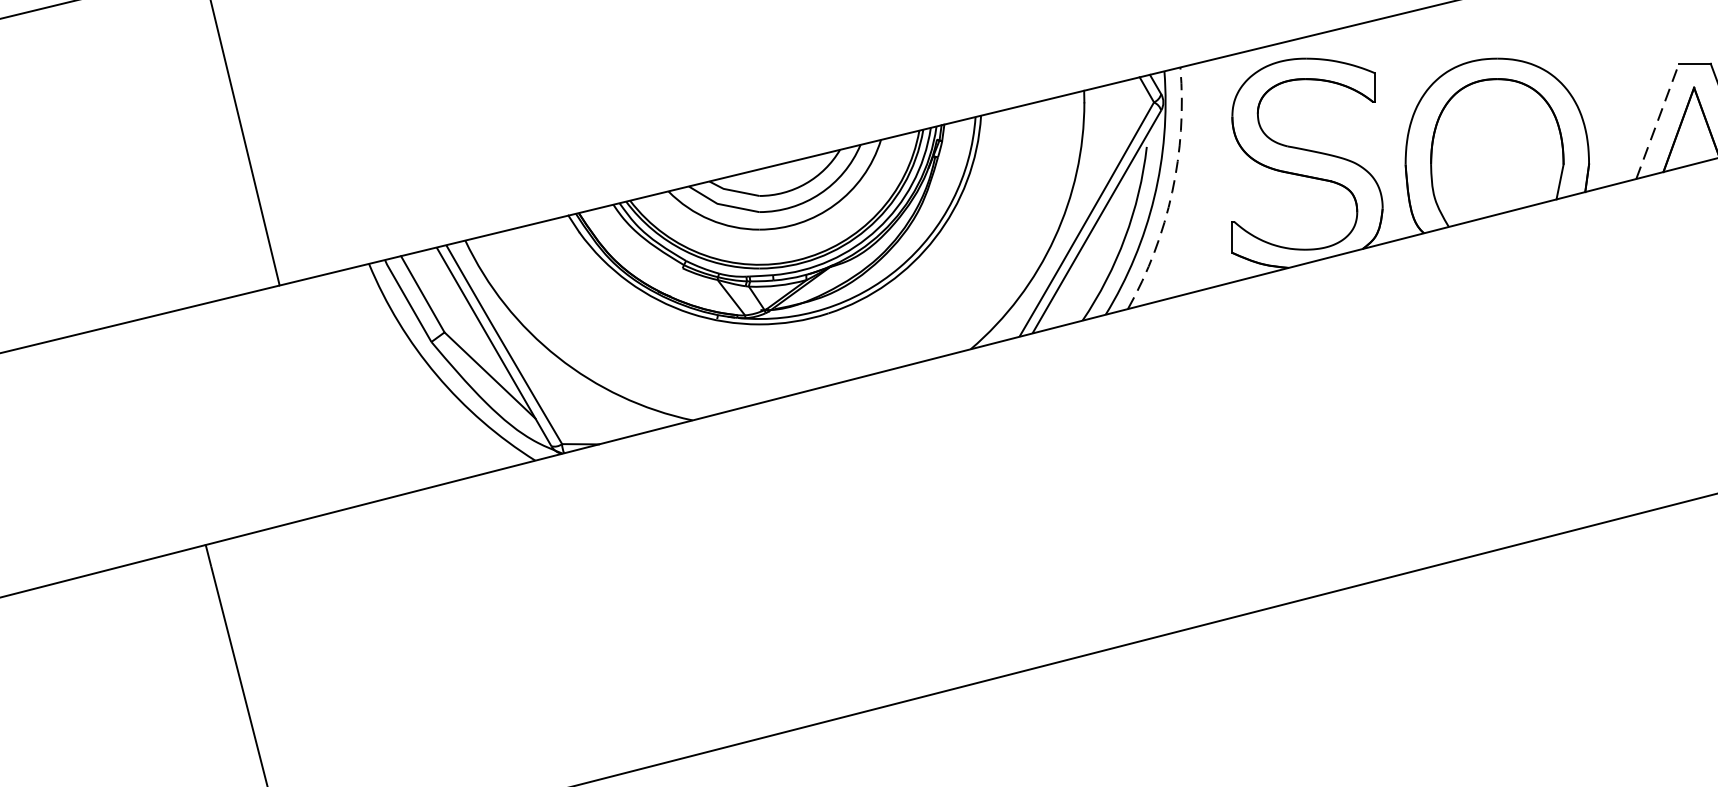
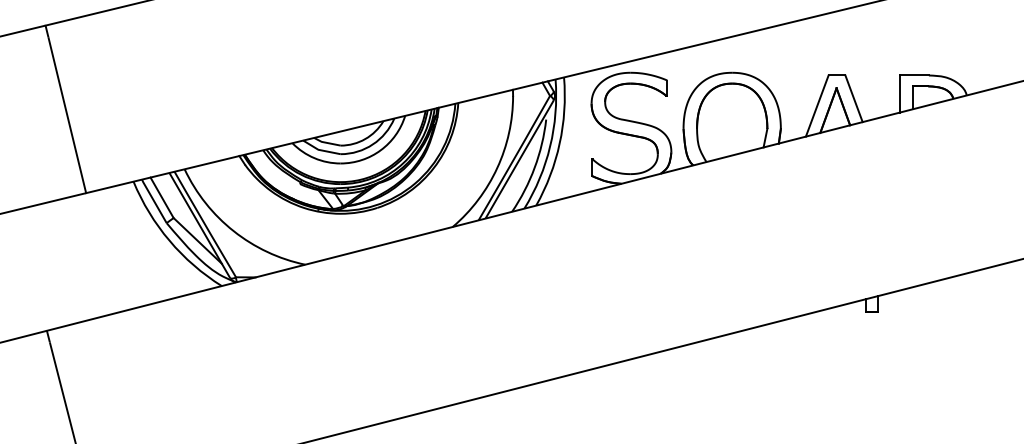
line: (1658, 122) -> (817, 106), dashed -> solid
arc: (1171, 191) -> (559, 143), dashed -> solid

